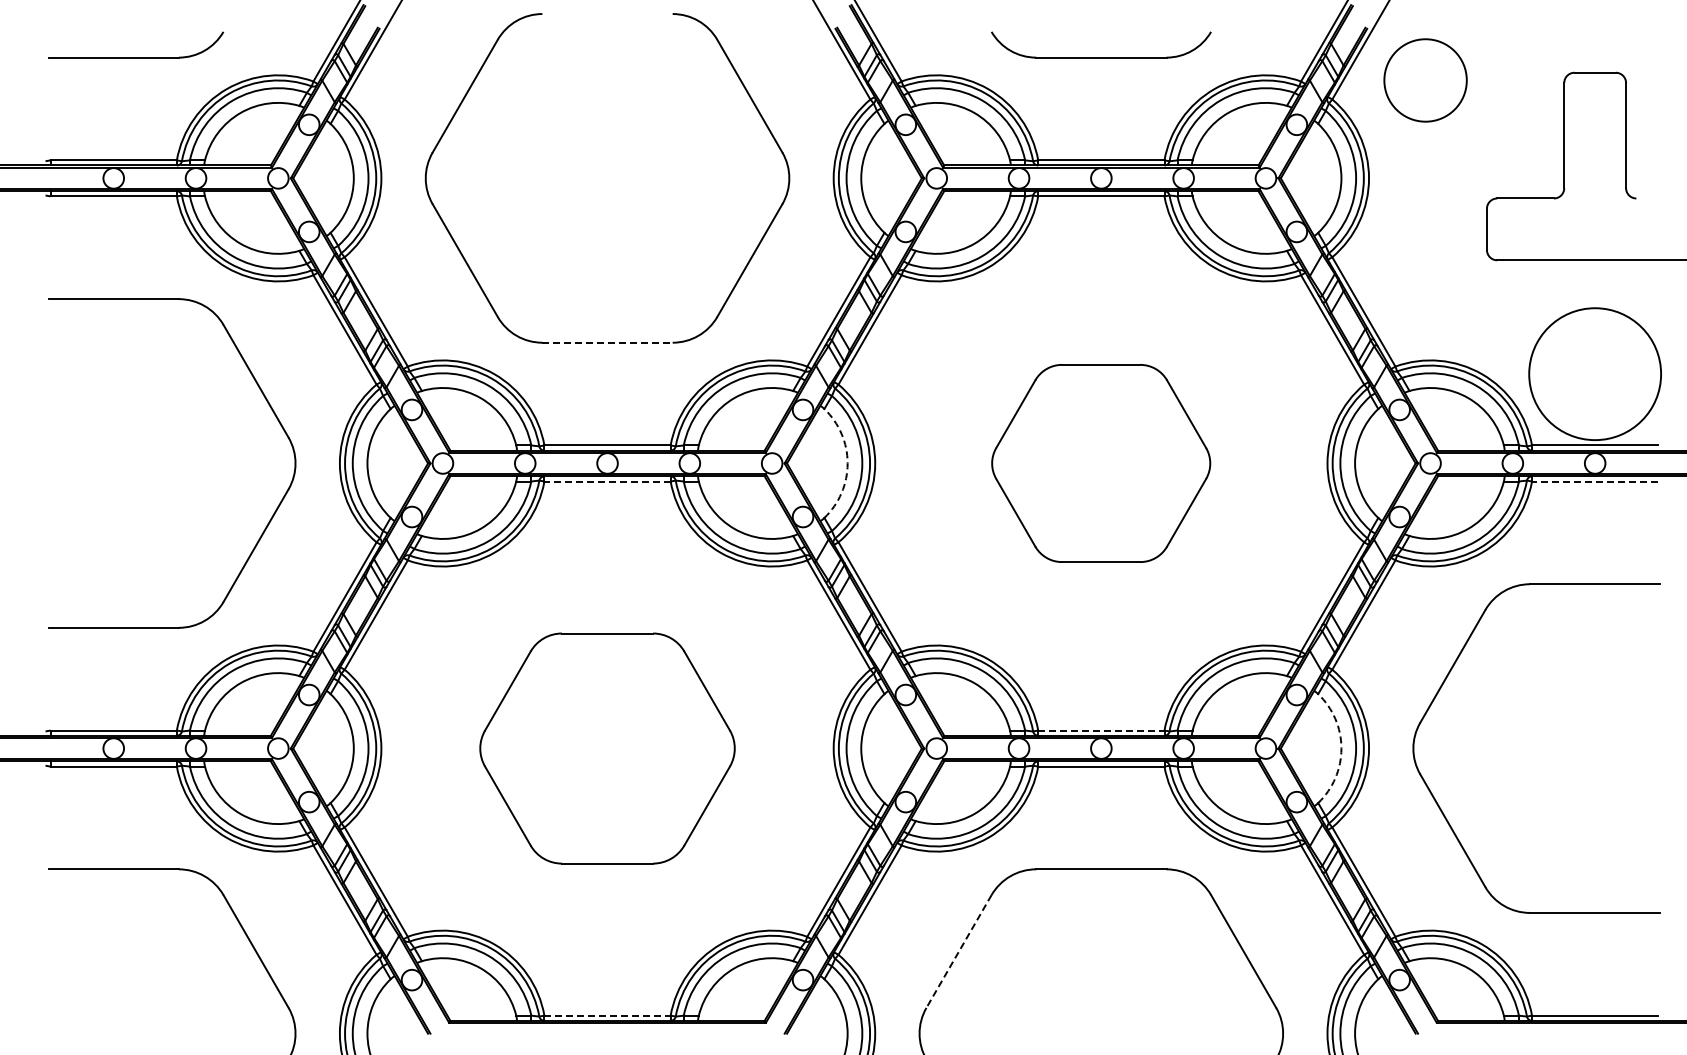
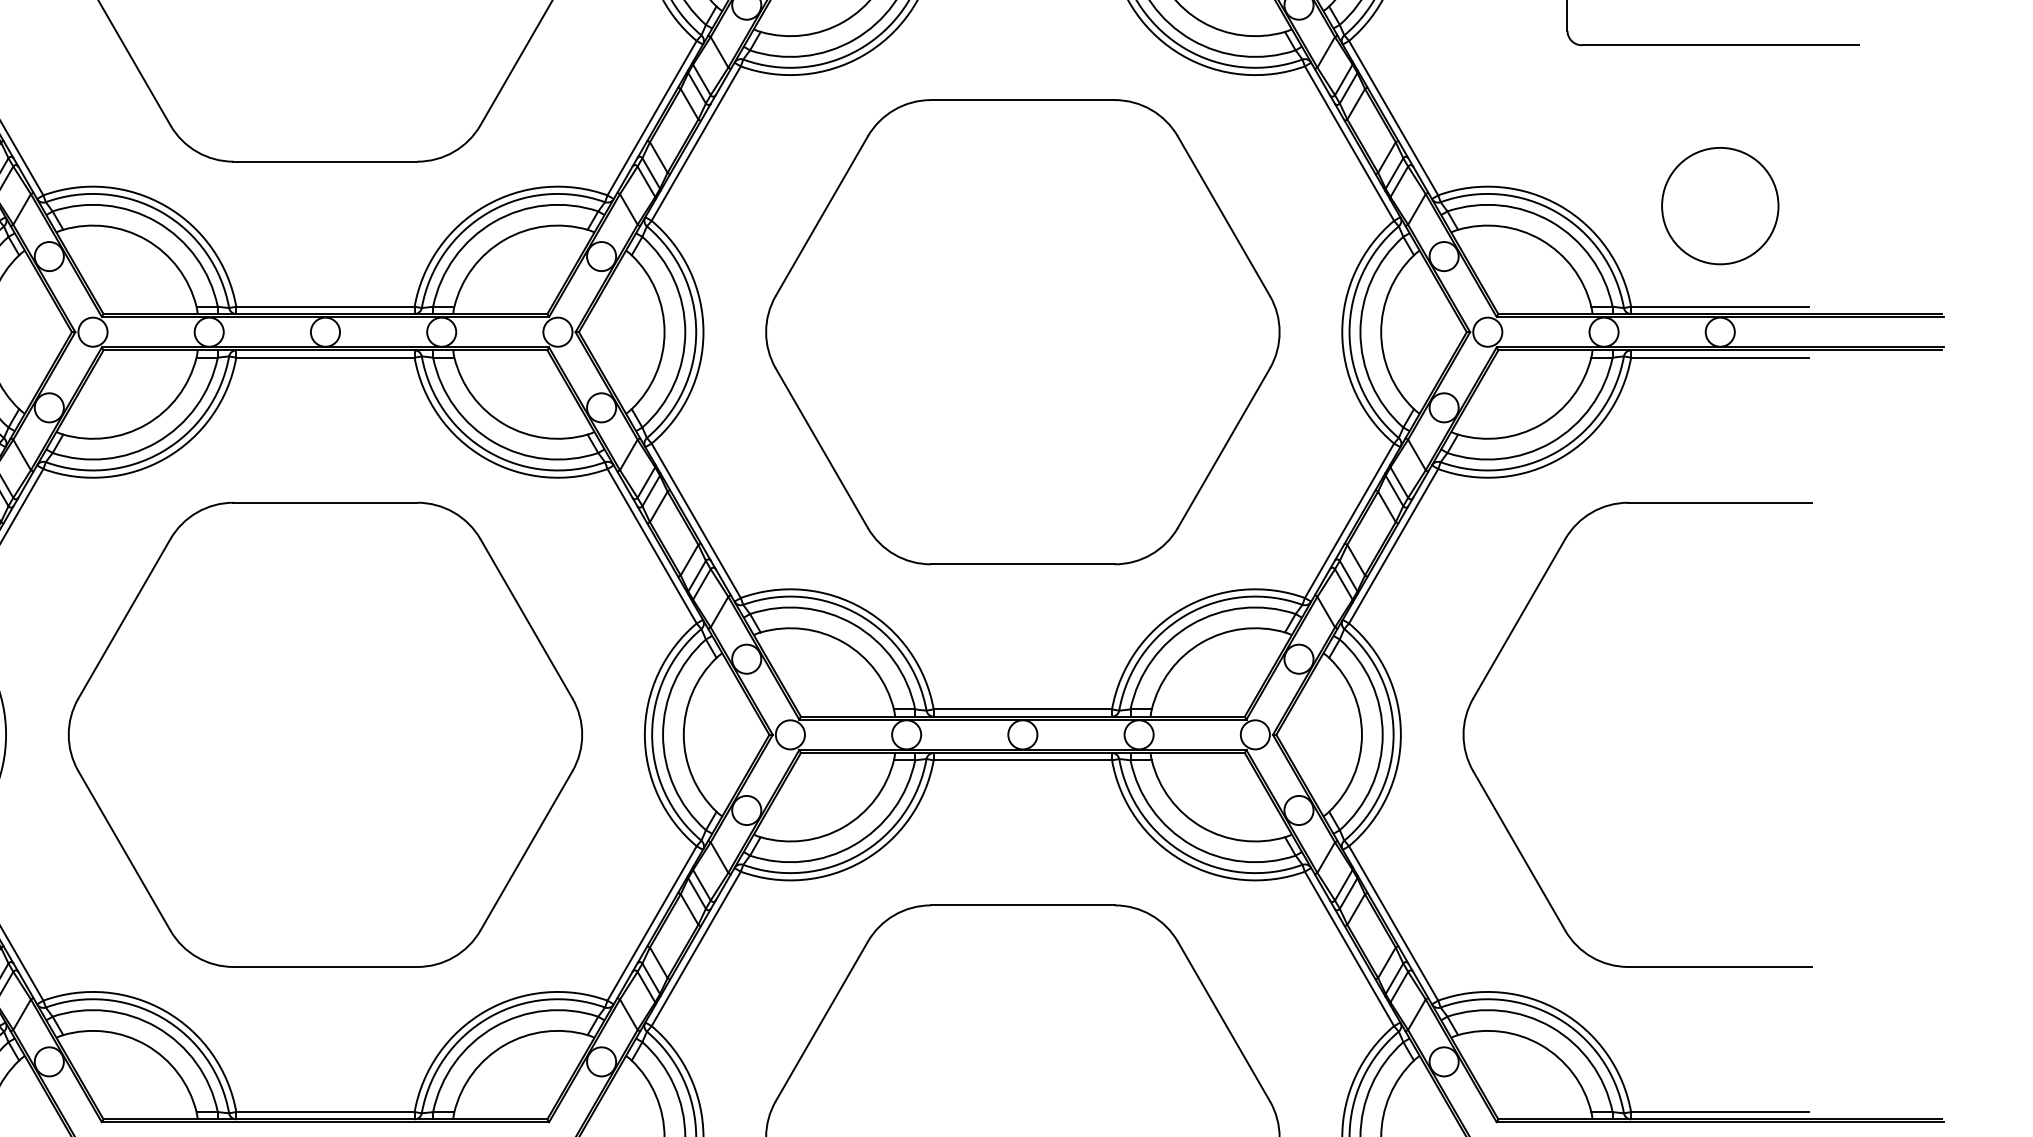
line: (608, 342) -> (326, 161), dashed -> solid
circle: (1594, 373) -> (1719, 205), size x0.62
arc: (847, 463) -> (664, 332), dashed -> solid
part: (1100, 463) -> (1021, 332), size x1.67
line: (607, 481) -> (325, 357), dashed -> solid
line: (1594, 481) -> (1719, 357), dashed -> solid
line: (1101, 730) -> (1023, 709), dashed -> solid
part: (607, 748) -> (325, 734), size x1.43
arc: (1341, 748) -> (1362, 734), dashed -> solid
line: (958, 951) -> (821, 1021), dashed -> solid
line: (608, 1015) -> (326, 1111), dashed -> solid

